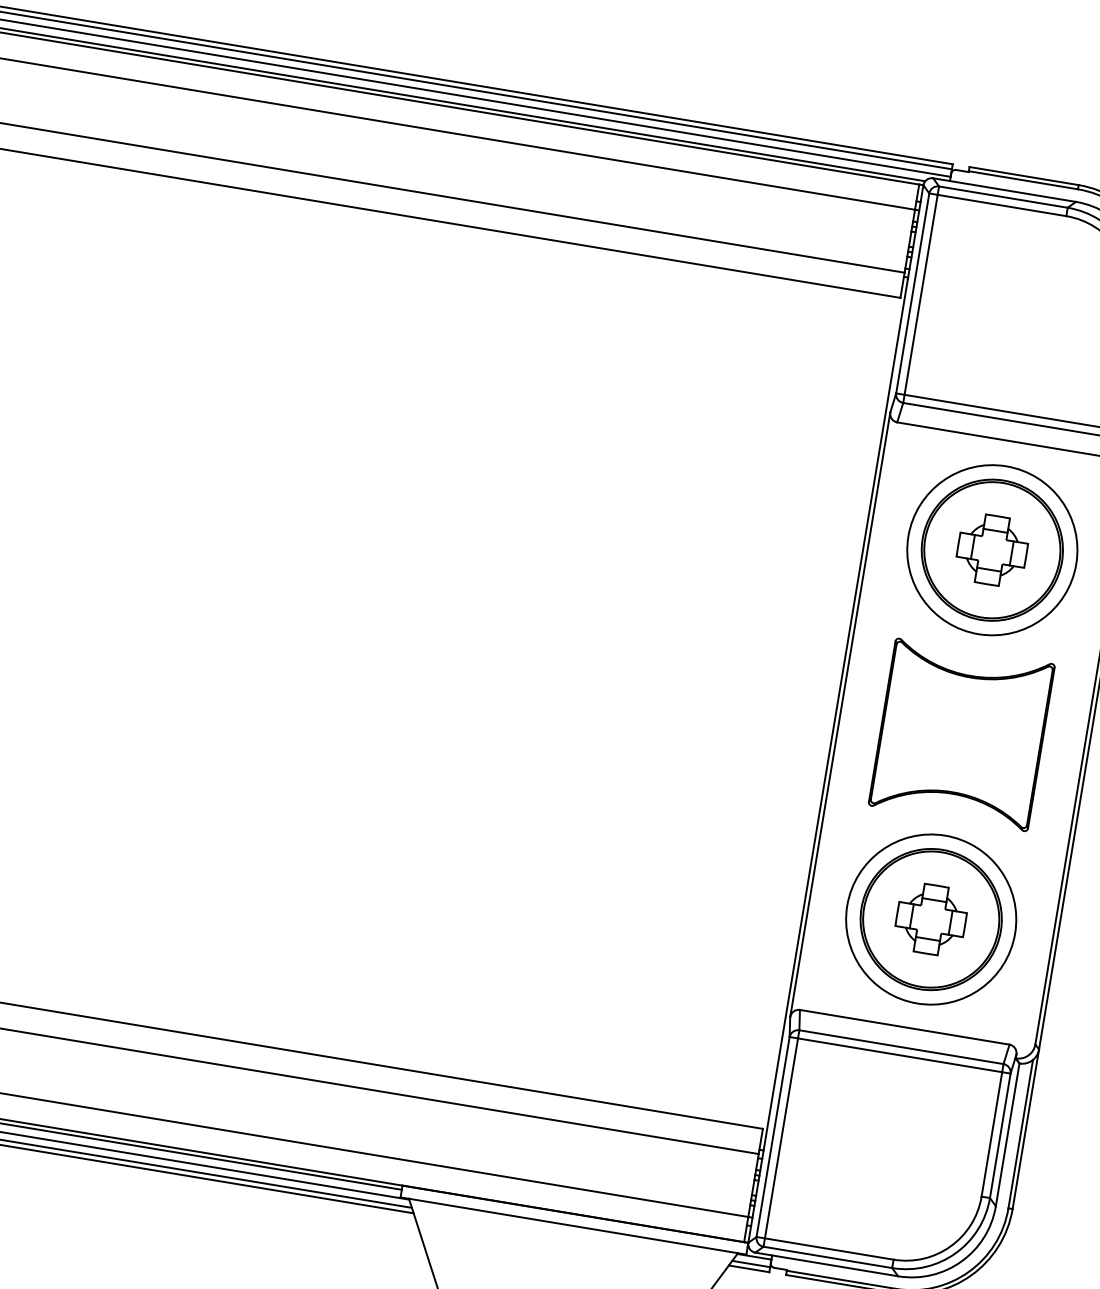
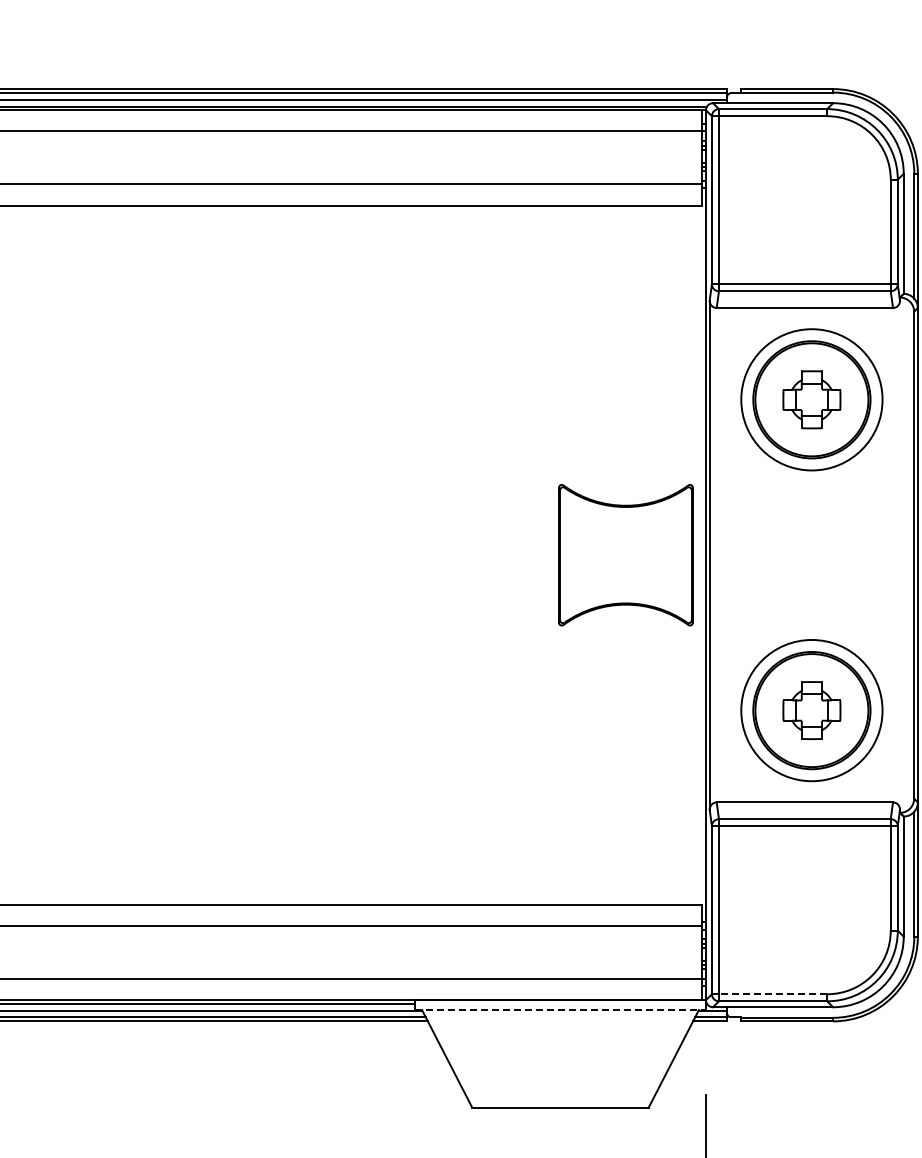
part: (961, 735) -> (625, 555), moved
line: (573, 1226) -> (560, 1010), solid -> dashed
line: (828, 1249) -> (772, 994), solid -> dashed

